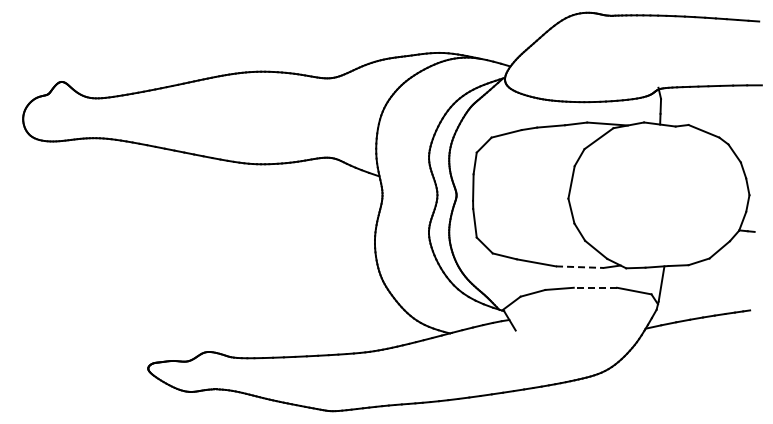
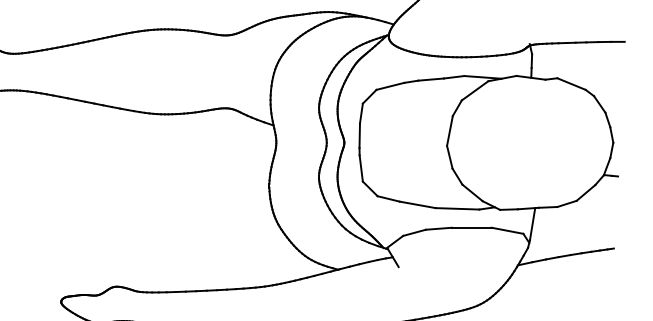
line: (579, 267) -> (457, 209), dashed -> solid
line: (595, 287) -> (471, 227), dashed -> solid

